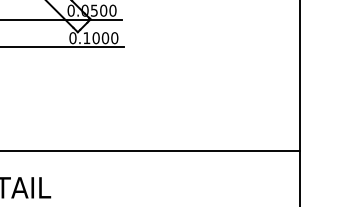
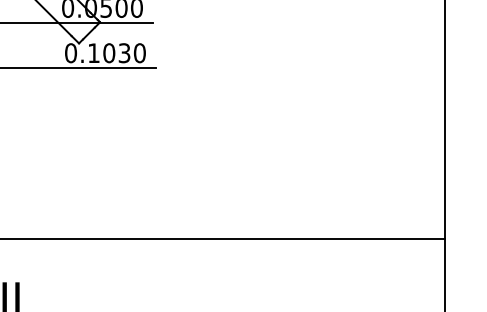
text: (105, 38) -> (124, 53), 0.1000 -> 0.1030

